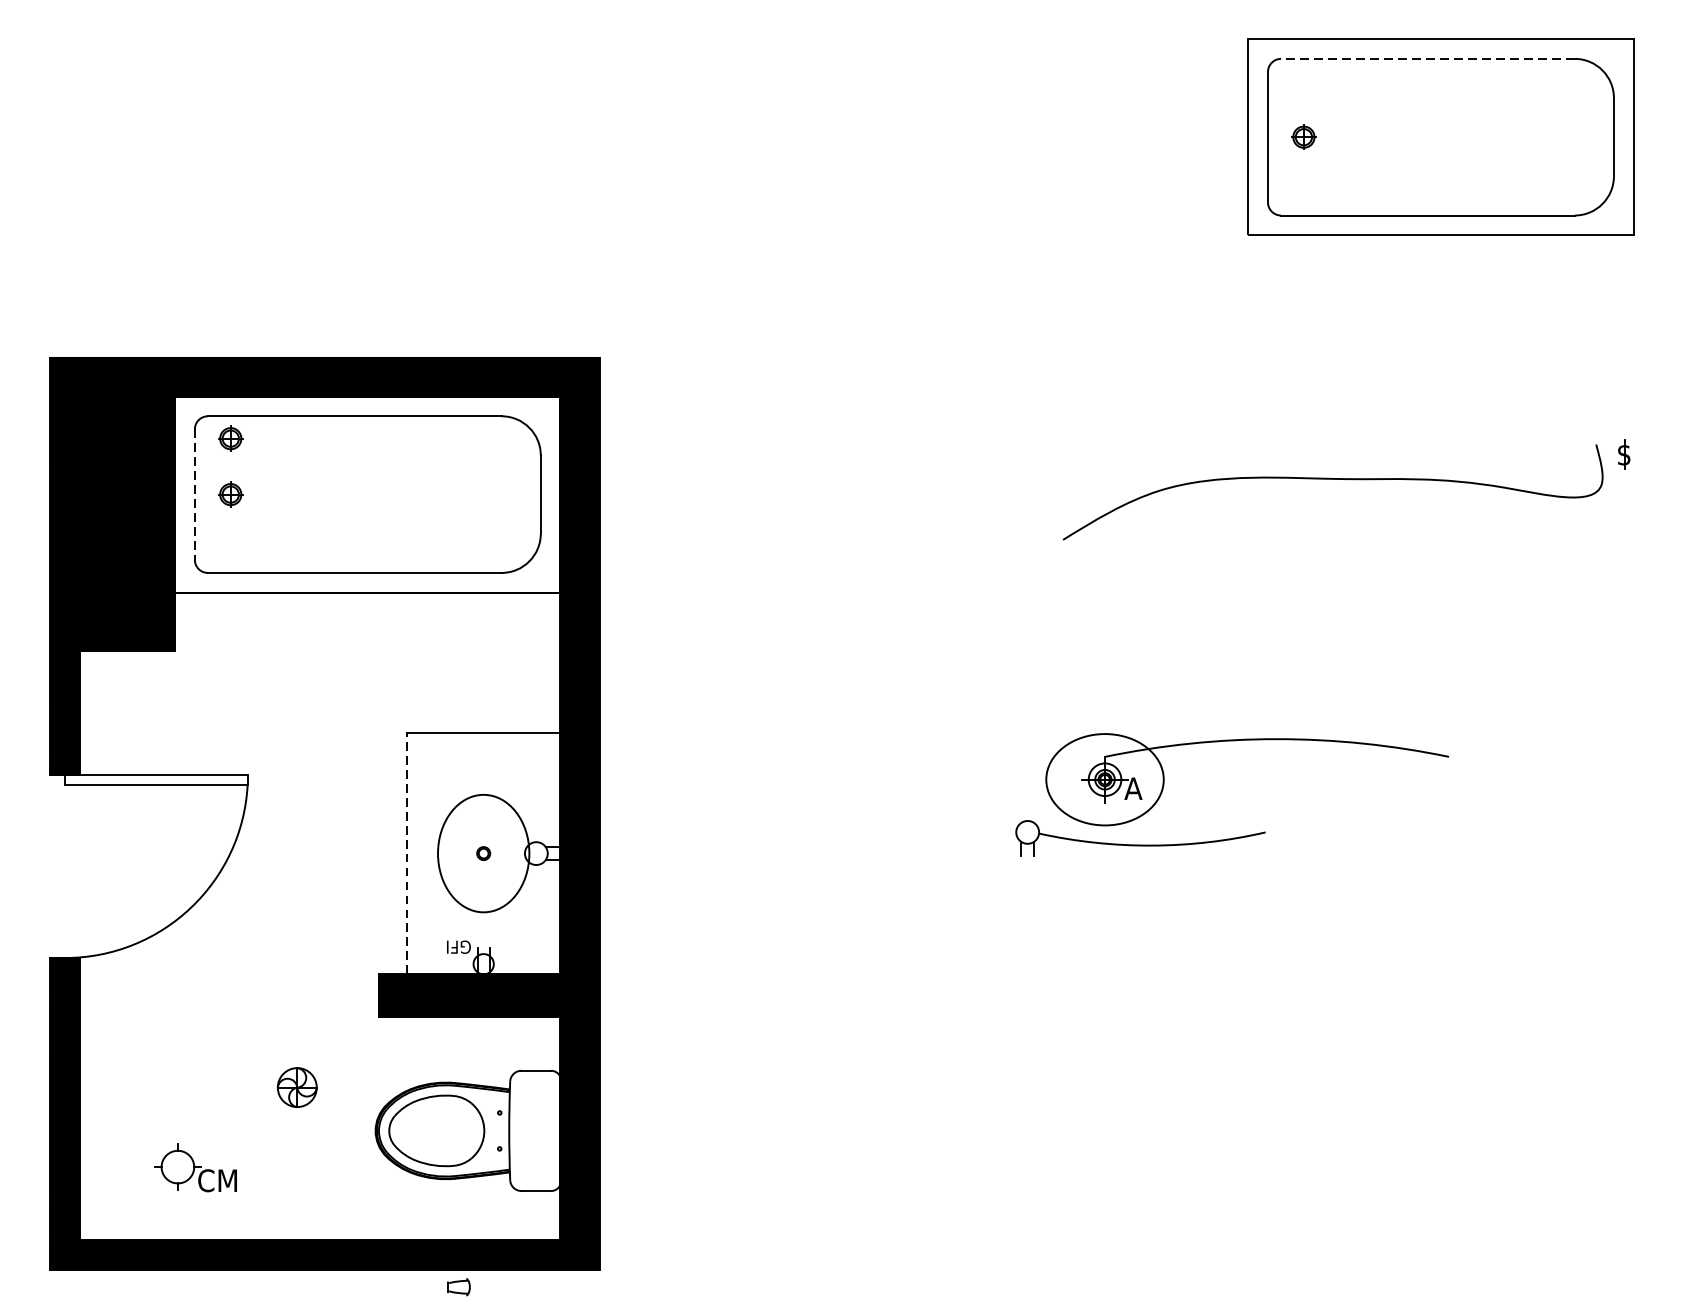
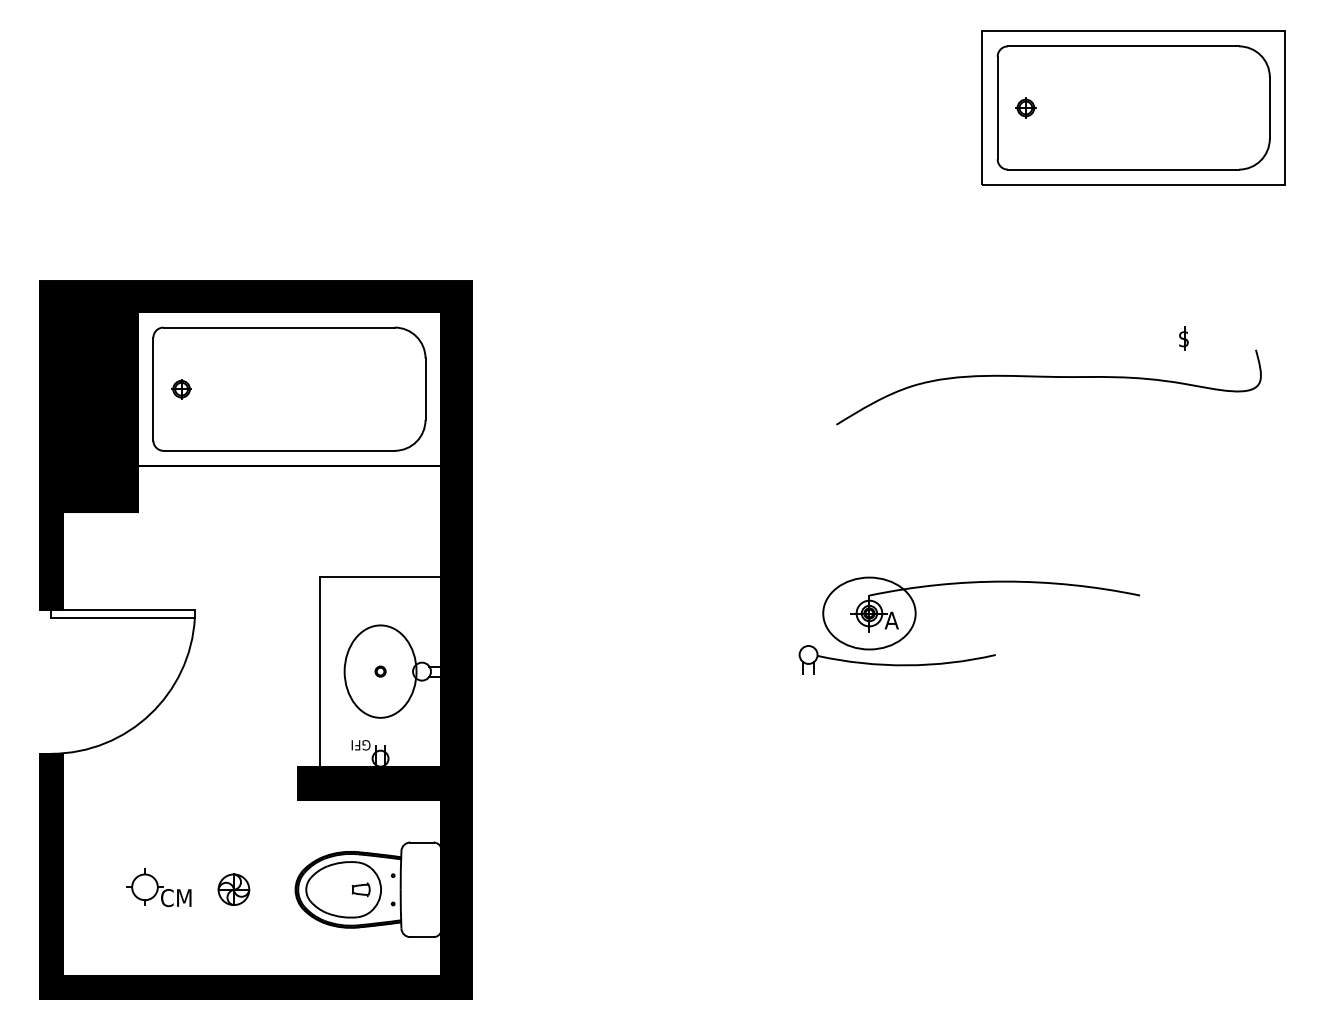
line: (1427, 59) -> (1123, 46), dashed -> solid
part: (230, 439) -> (181, 345), removed
part: (1623, 454) -> (1183, 338), moved
line: (195, 494) -> (153, 389), dashed -> solid
line: (407, 853) -> (320, 671), dashed -> solid
part: (296, 1087) -> (233, 889), moved
part: (195, 1167) -> (158, 887), moved
part: (458, 1286) -> (360, 889), moved

